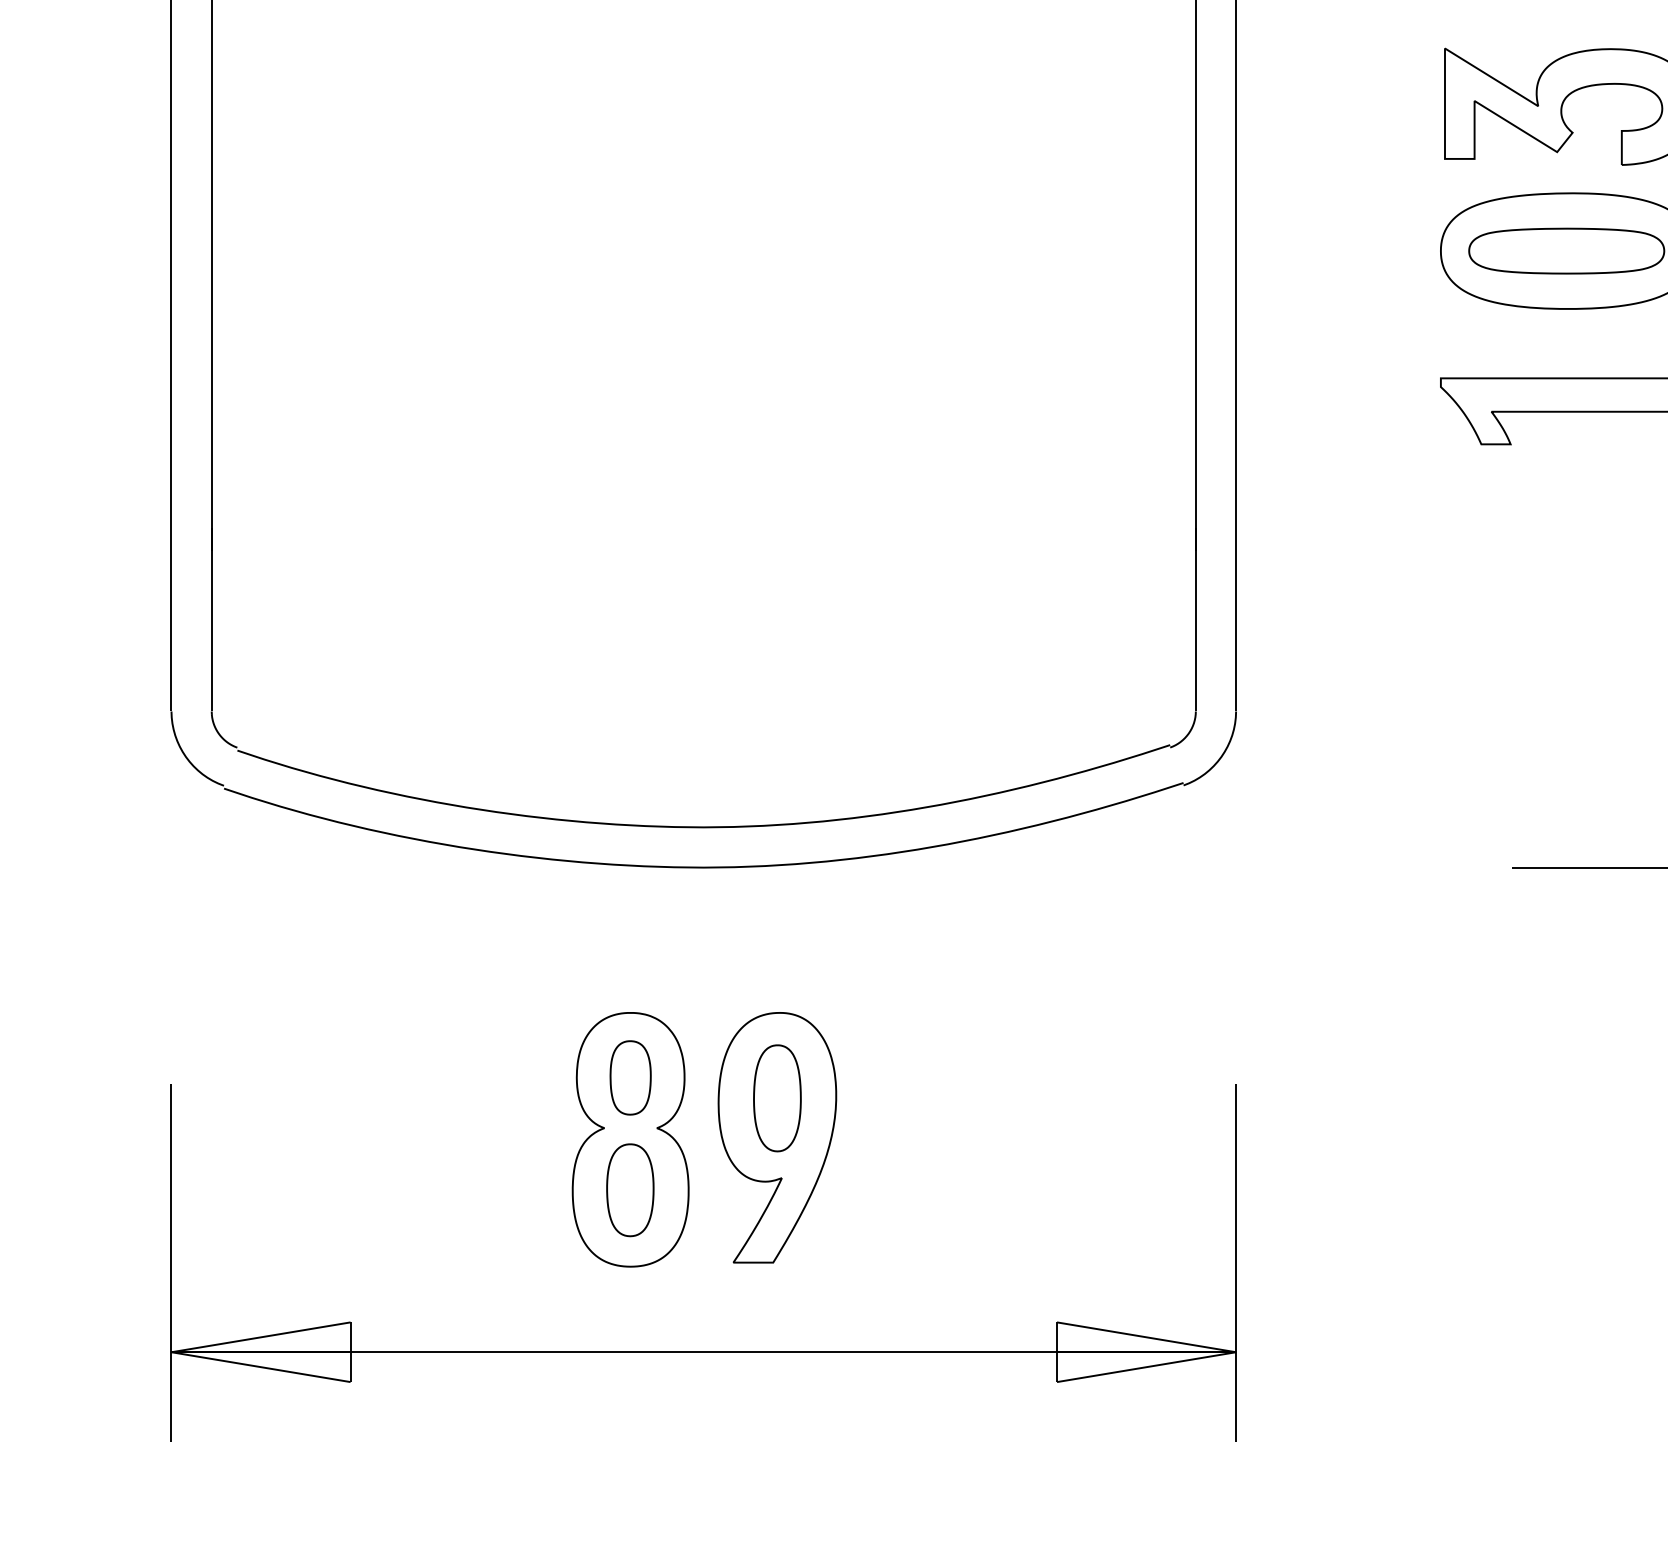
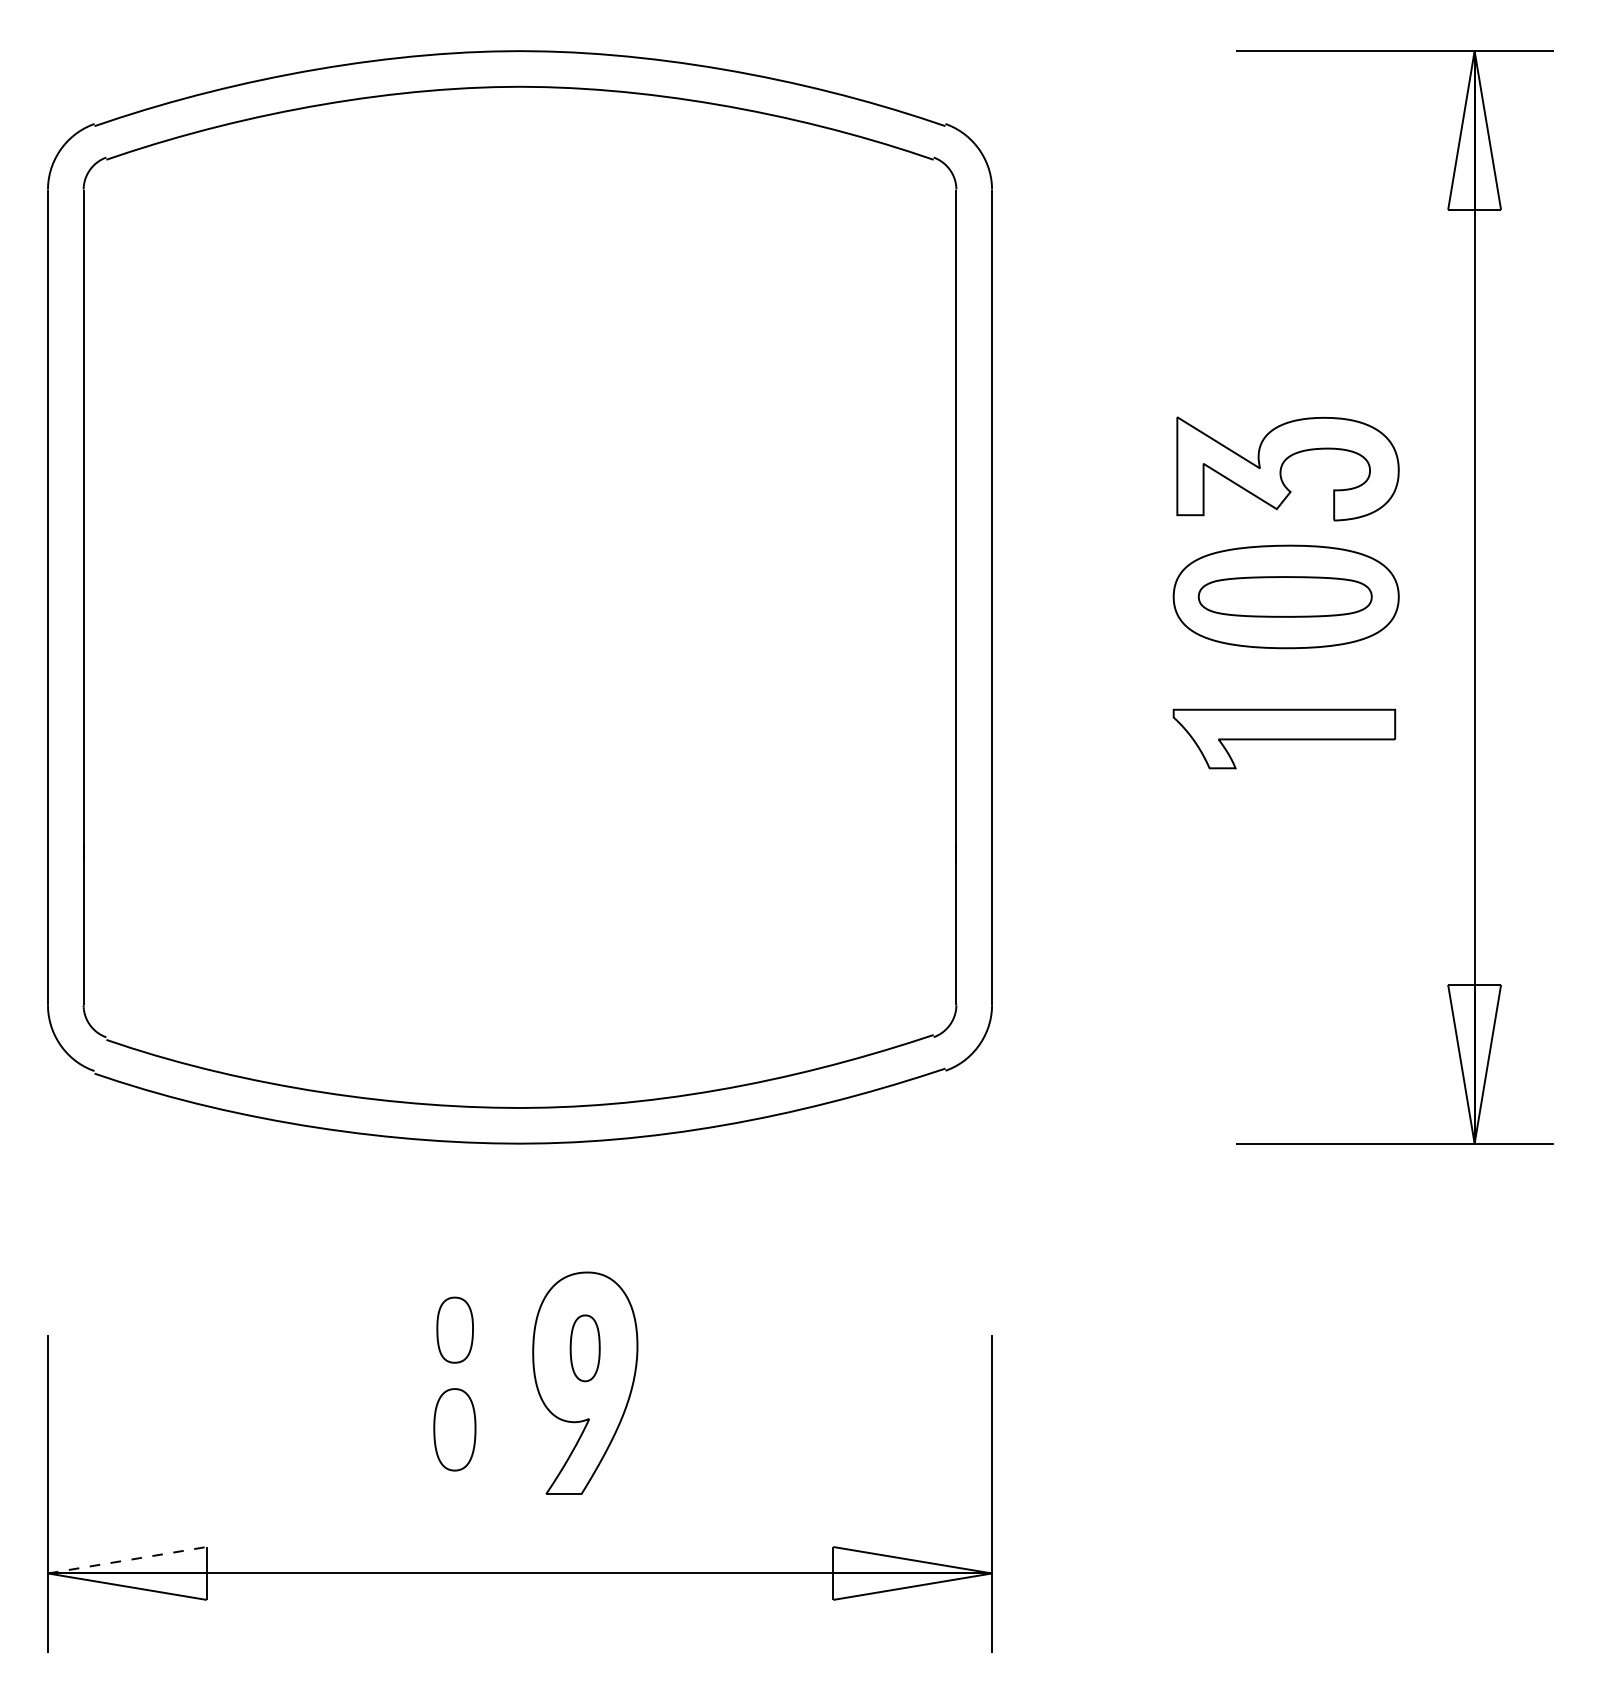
part: (776, 1098) -> (584, 1348), size x0.7
part: (629, 1139) -> (454, 1384), removed
line: (261, 1337) -> (127, 1560), solid -> dashed

